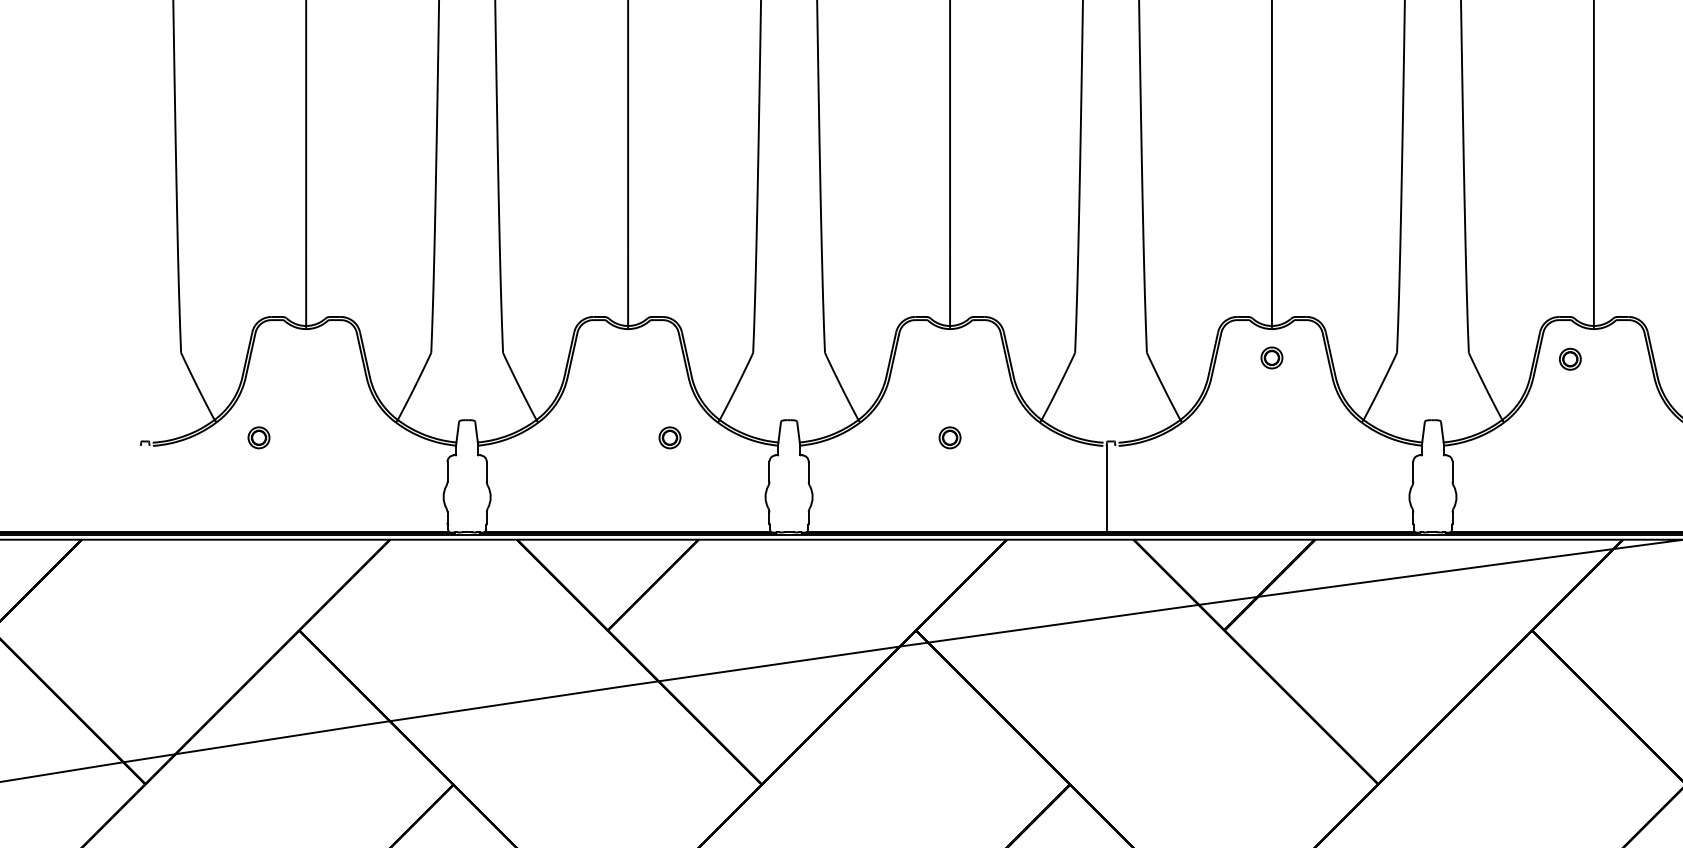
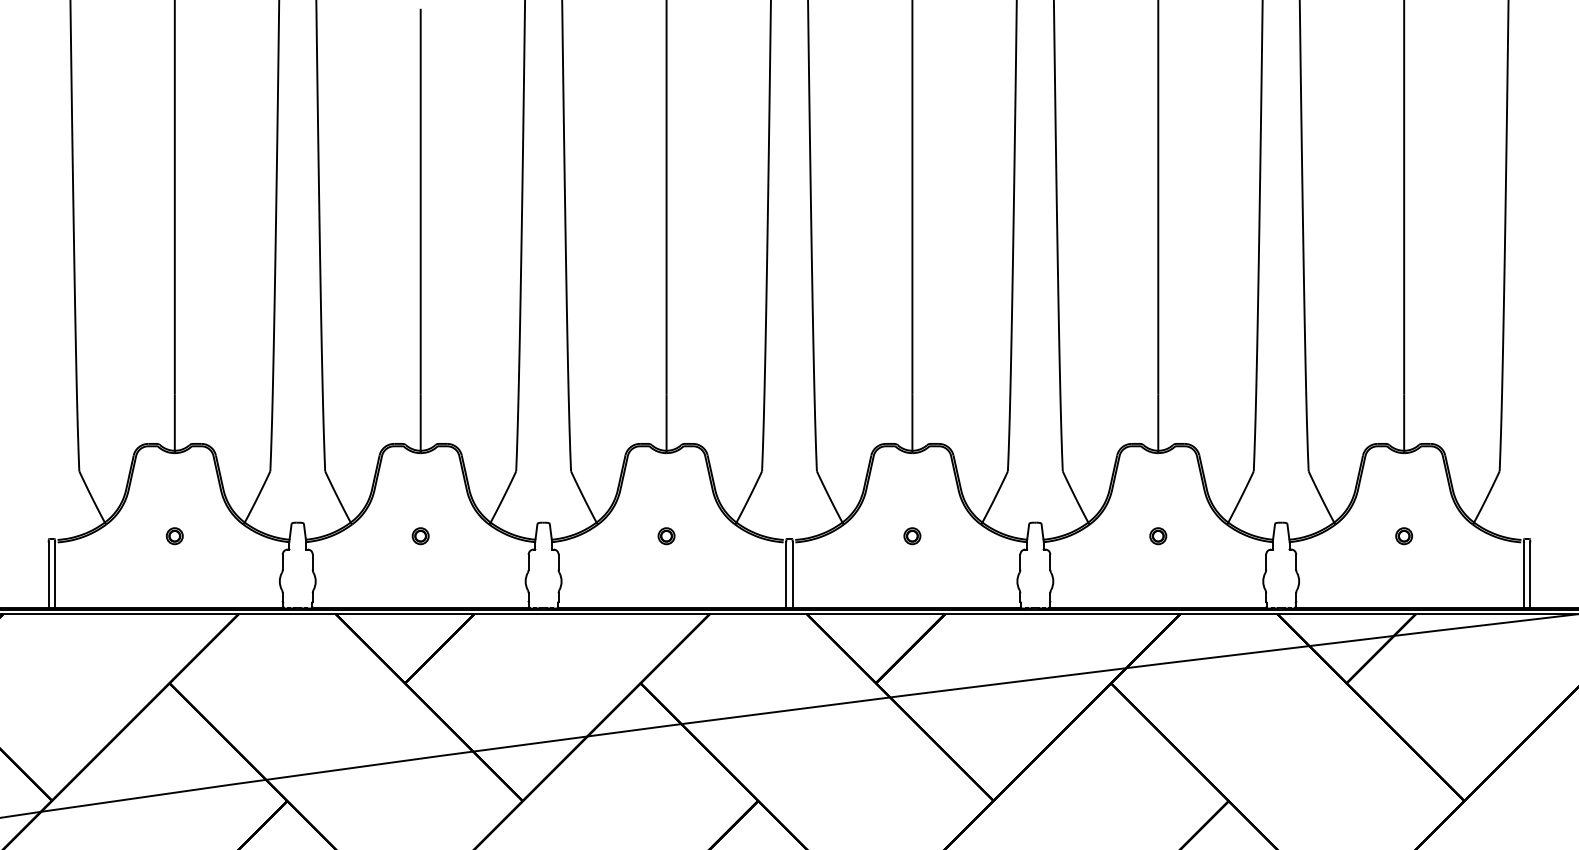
part: (1272, 358) -> (912, 536), moved
part: (1570, 359) -> (1158, 536), moved
part: (258, 438) -> (174, 536), moved
part: (669, 438) -> (420, 536), moved
line: (140, 489) -> (48, 575), added
line: (149, 489) -> (55, 575), added
line: (1114, 489) -> (792, 575), added

